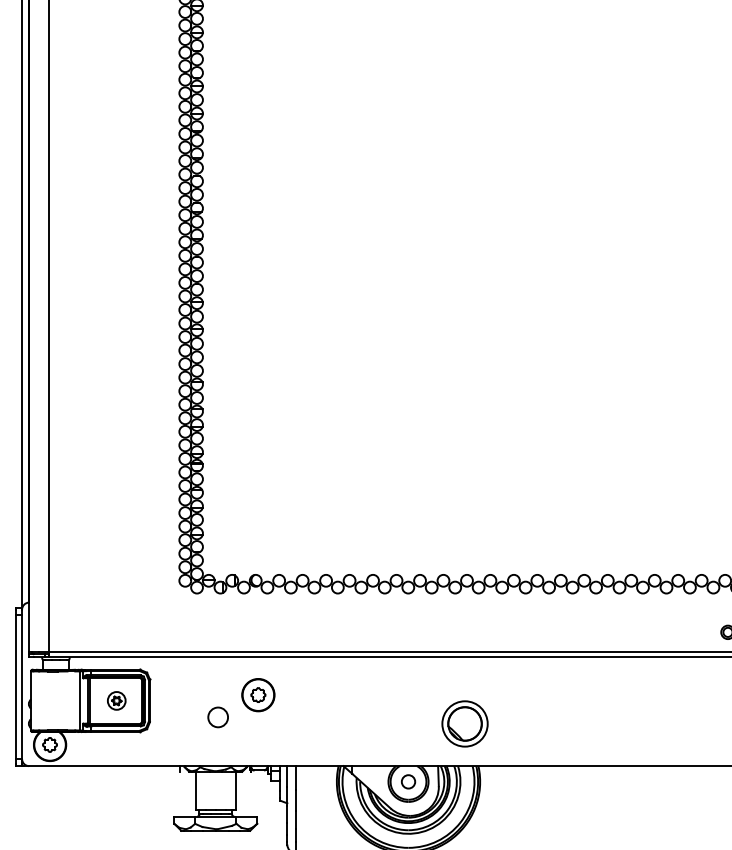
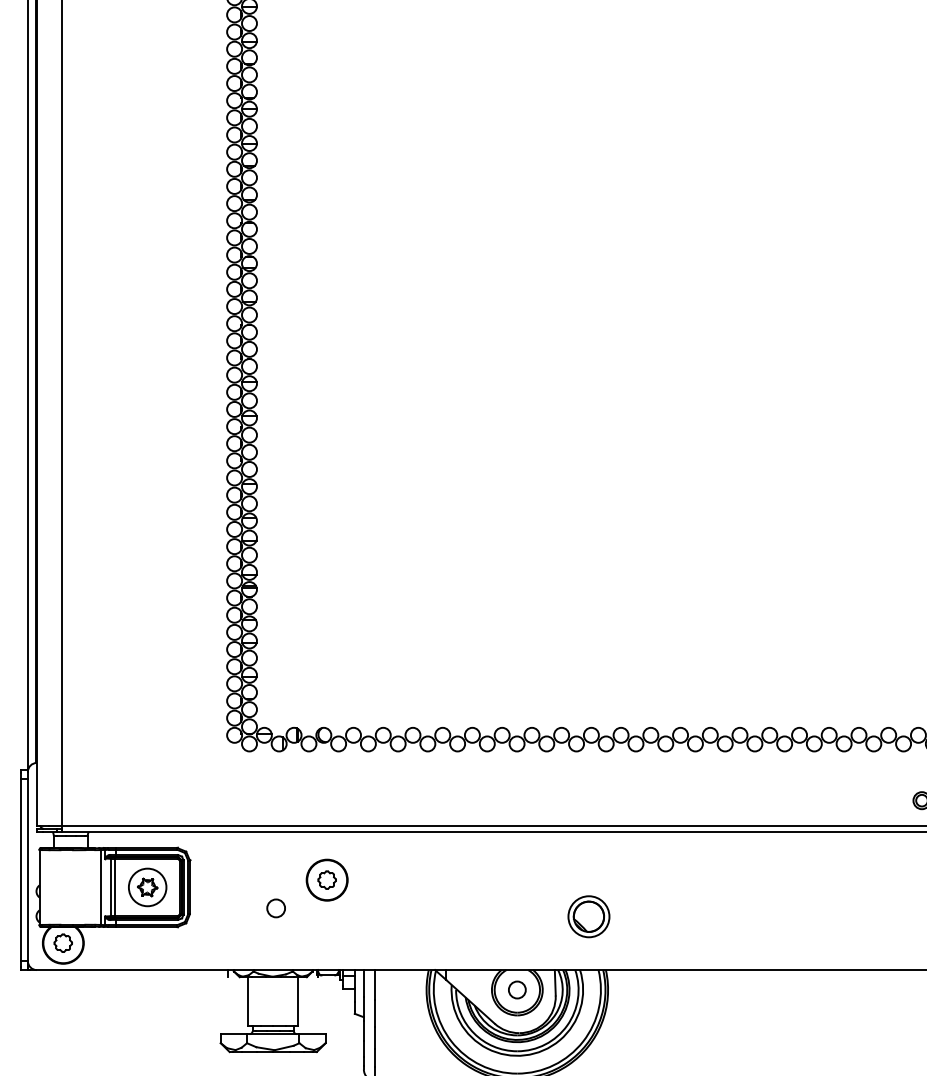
part: (116, 700) -> (147, 887), size x1.67
circle: (217, 717) -> (275, 908), size x0.71
part: (464, 723) -> (588, 916), size x0.71

